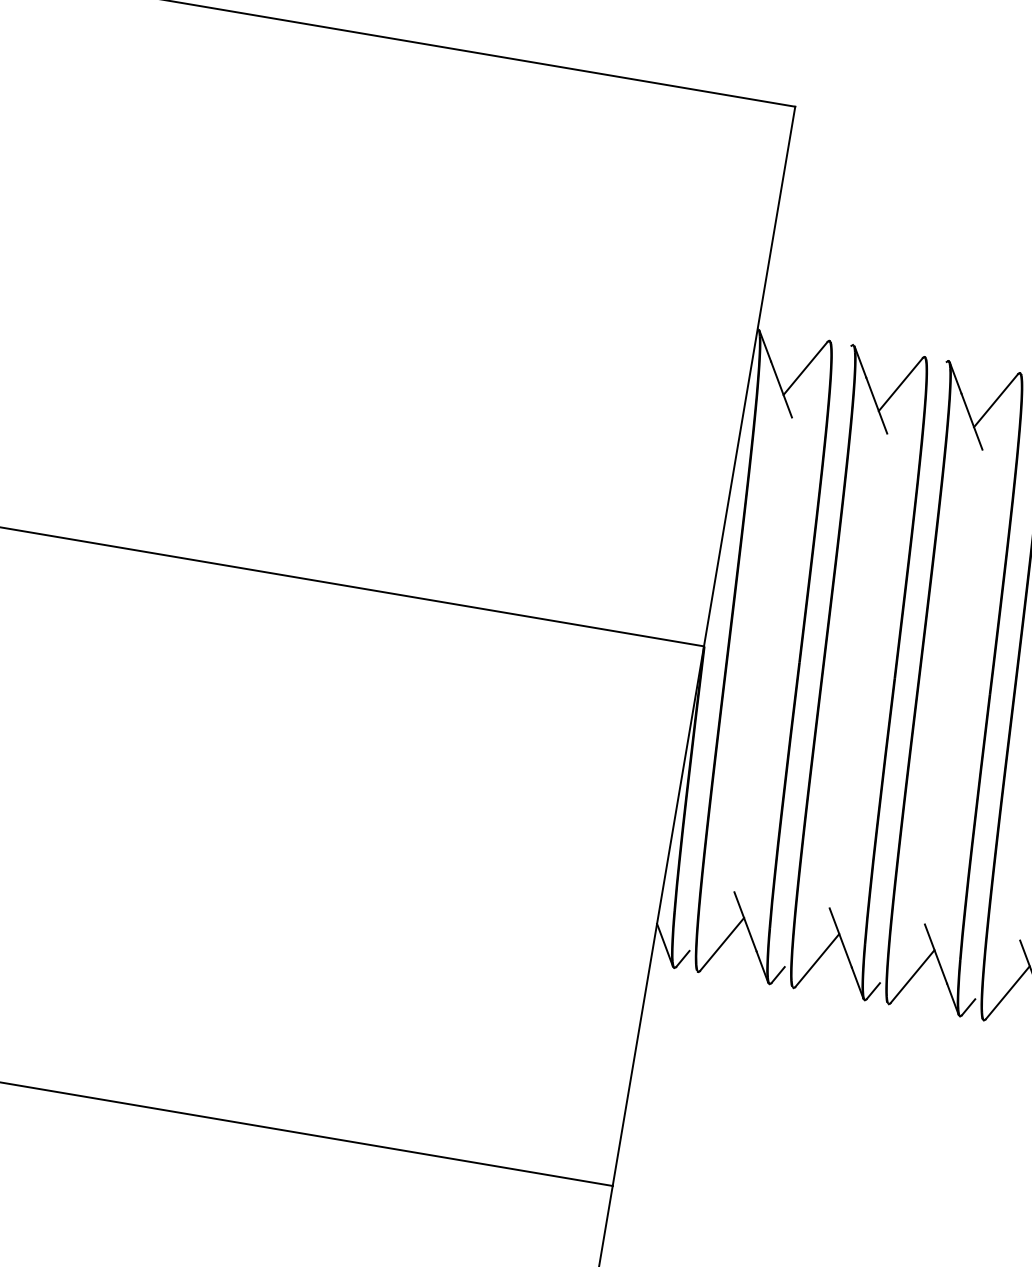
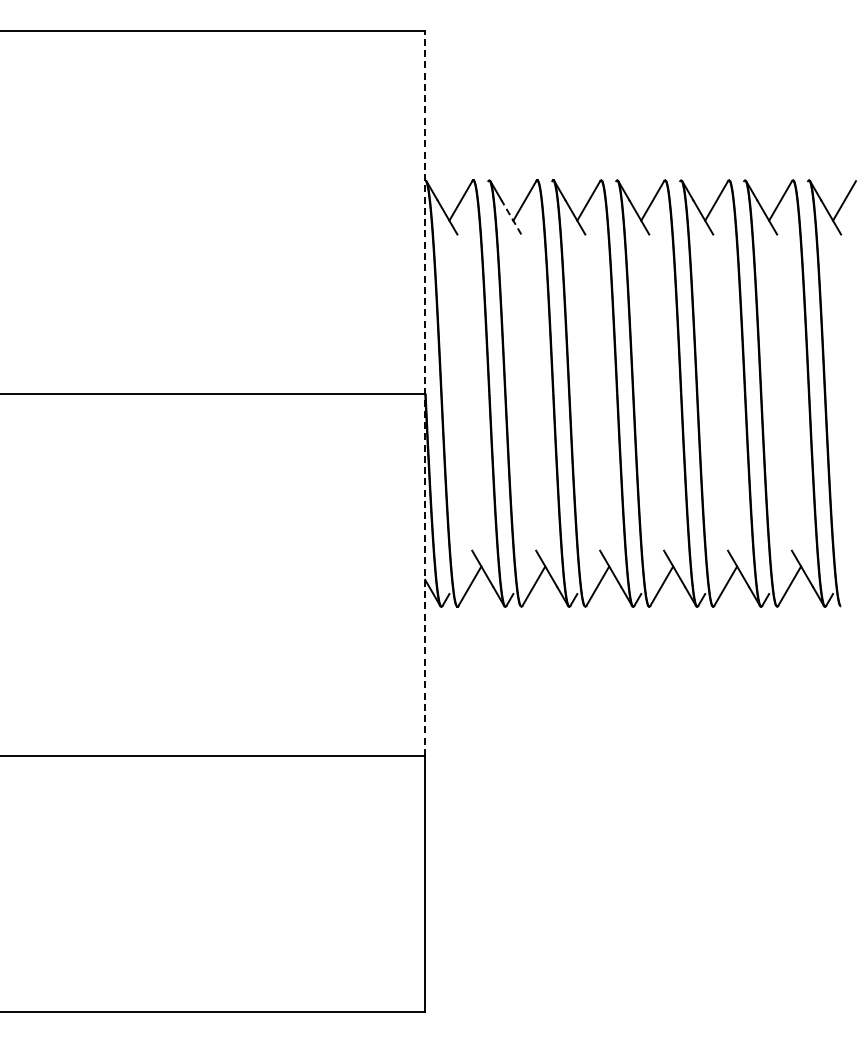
line: (876, 405) -> (511, 217), solid -> dashed
line: (704, 646) -> (425, 393), solid -> dashed

